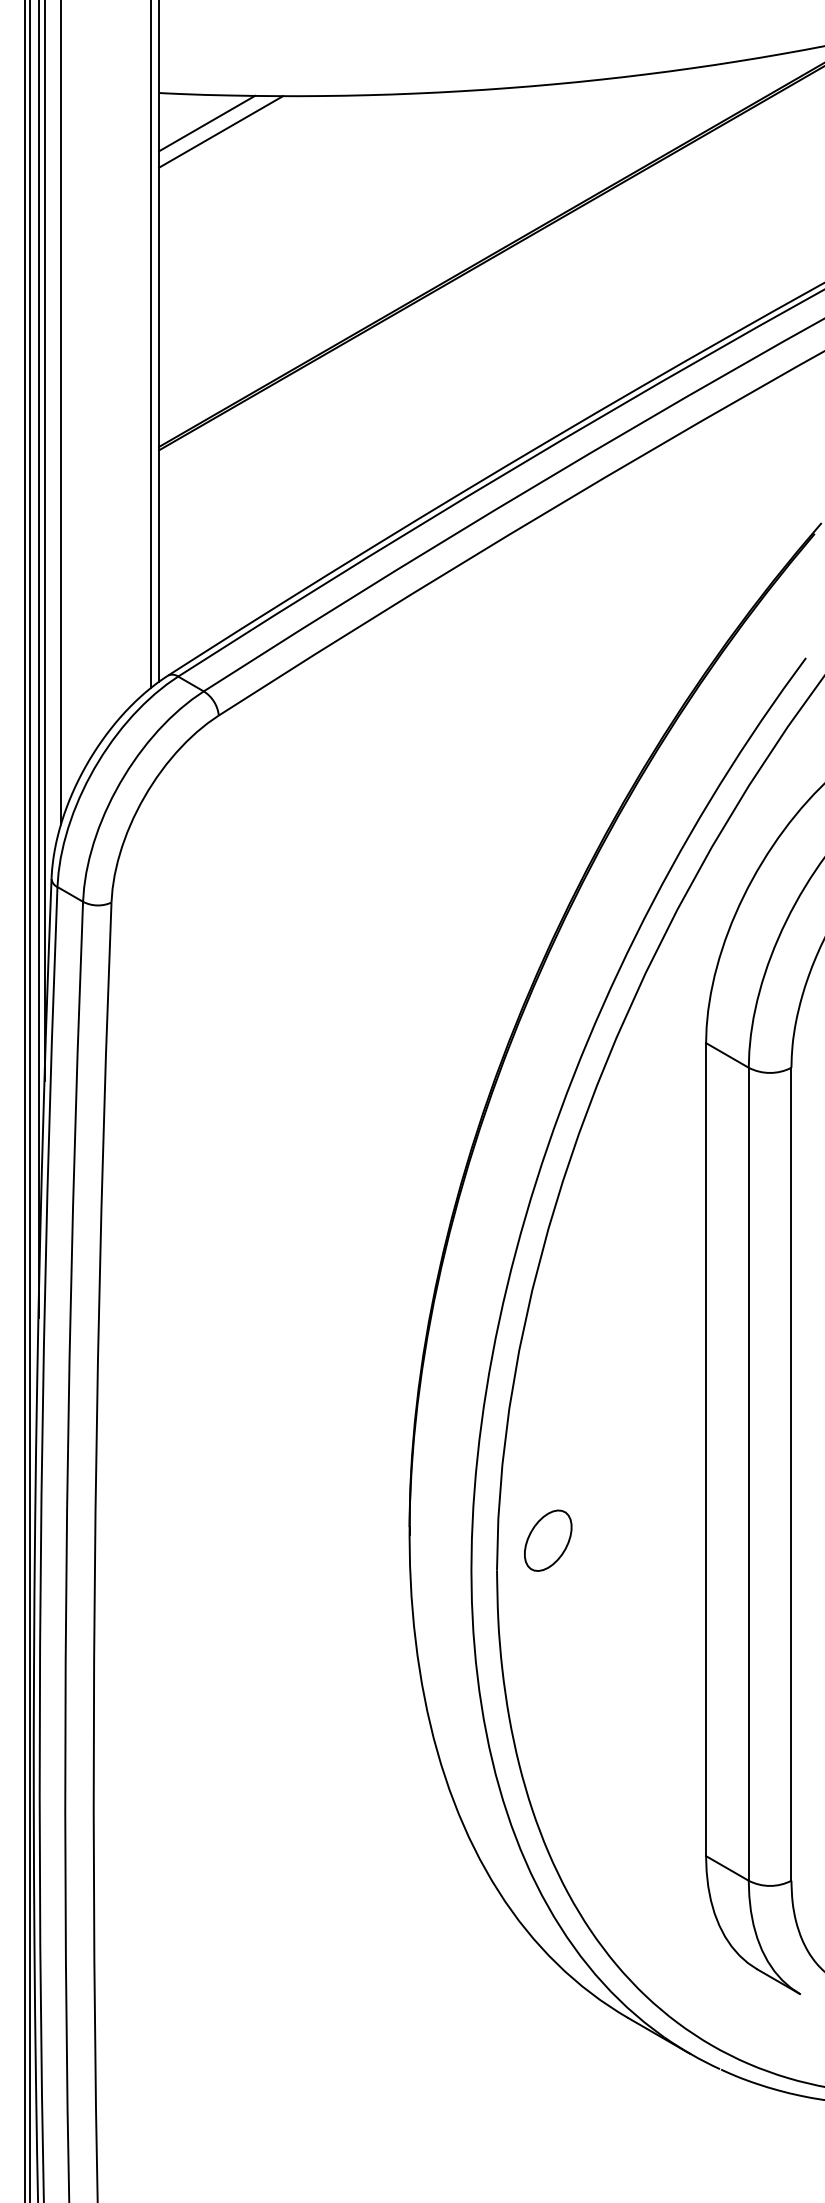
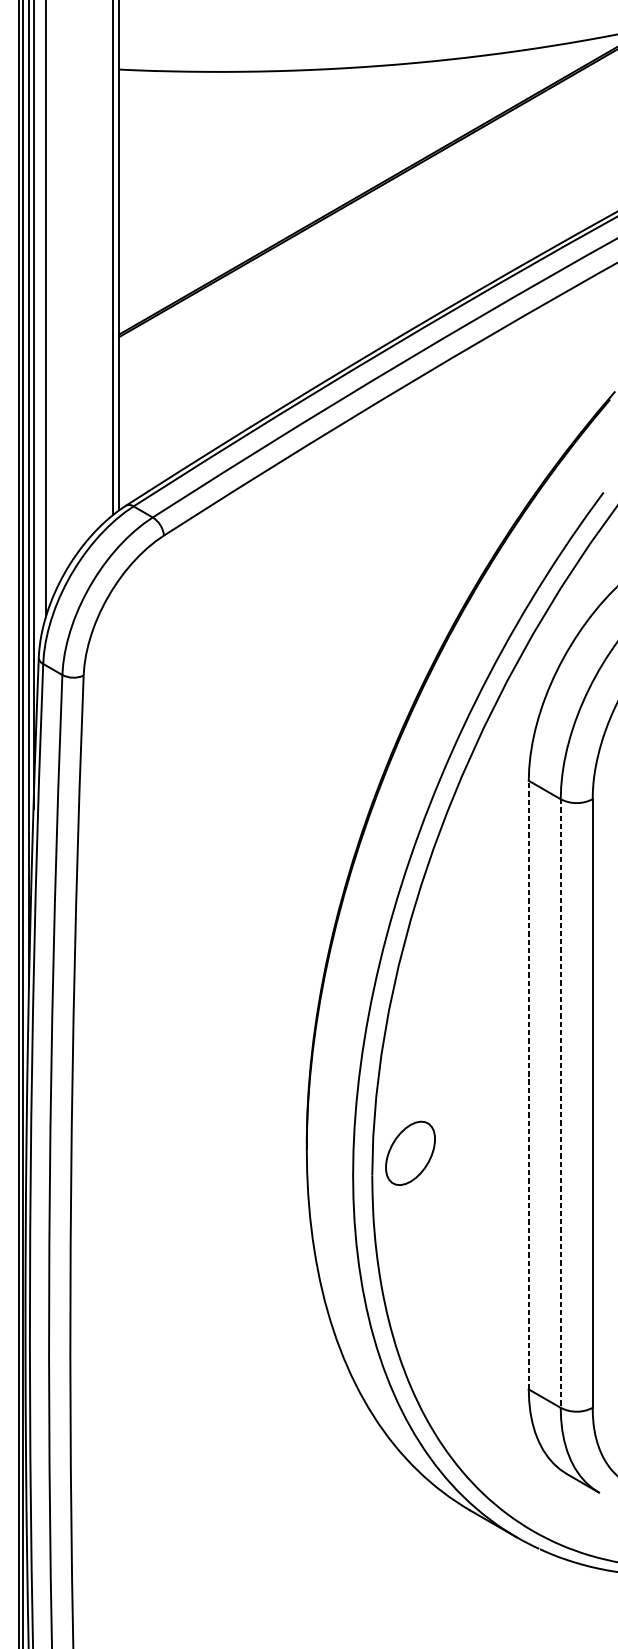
line: (207, 123) -> (155, 92), removed
line: (221, 131) -> (166, 98), removed
line: (706, 1449) -> (529, 1085), solid -> dashed
line: (748, 1474) -> (560, 1103), solid -> dashed
part: (548, 1540) -> (410, 1153), size x1.4

